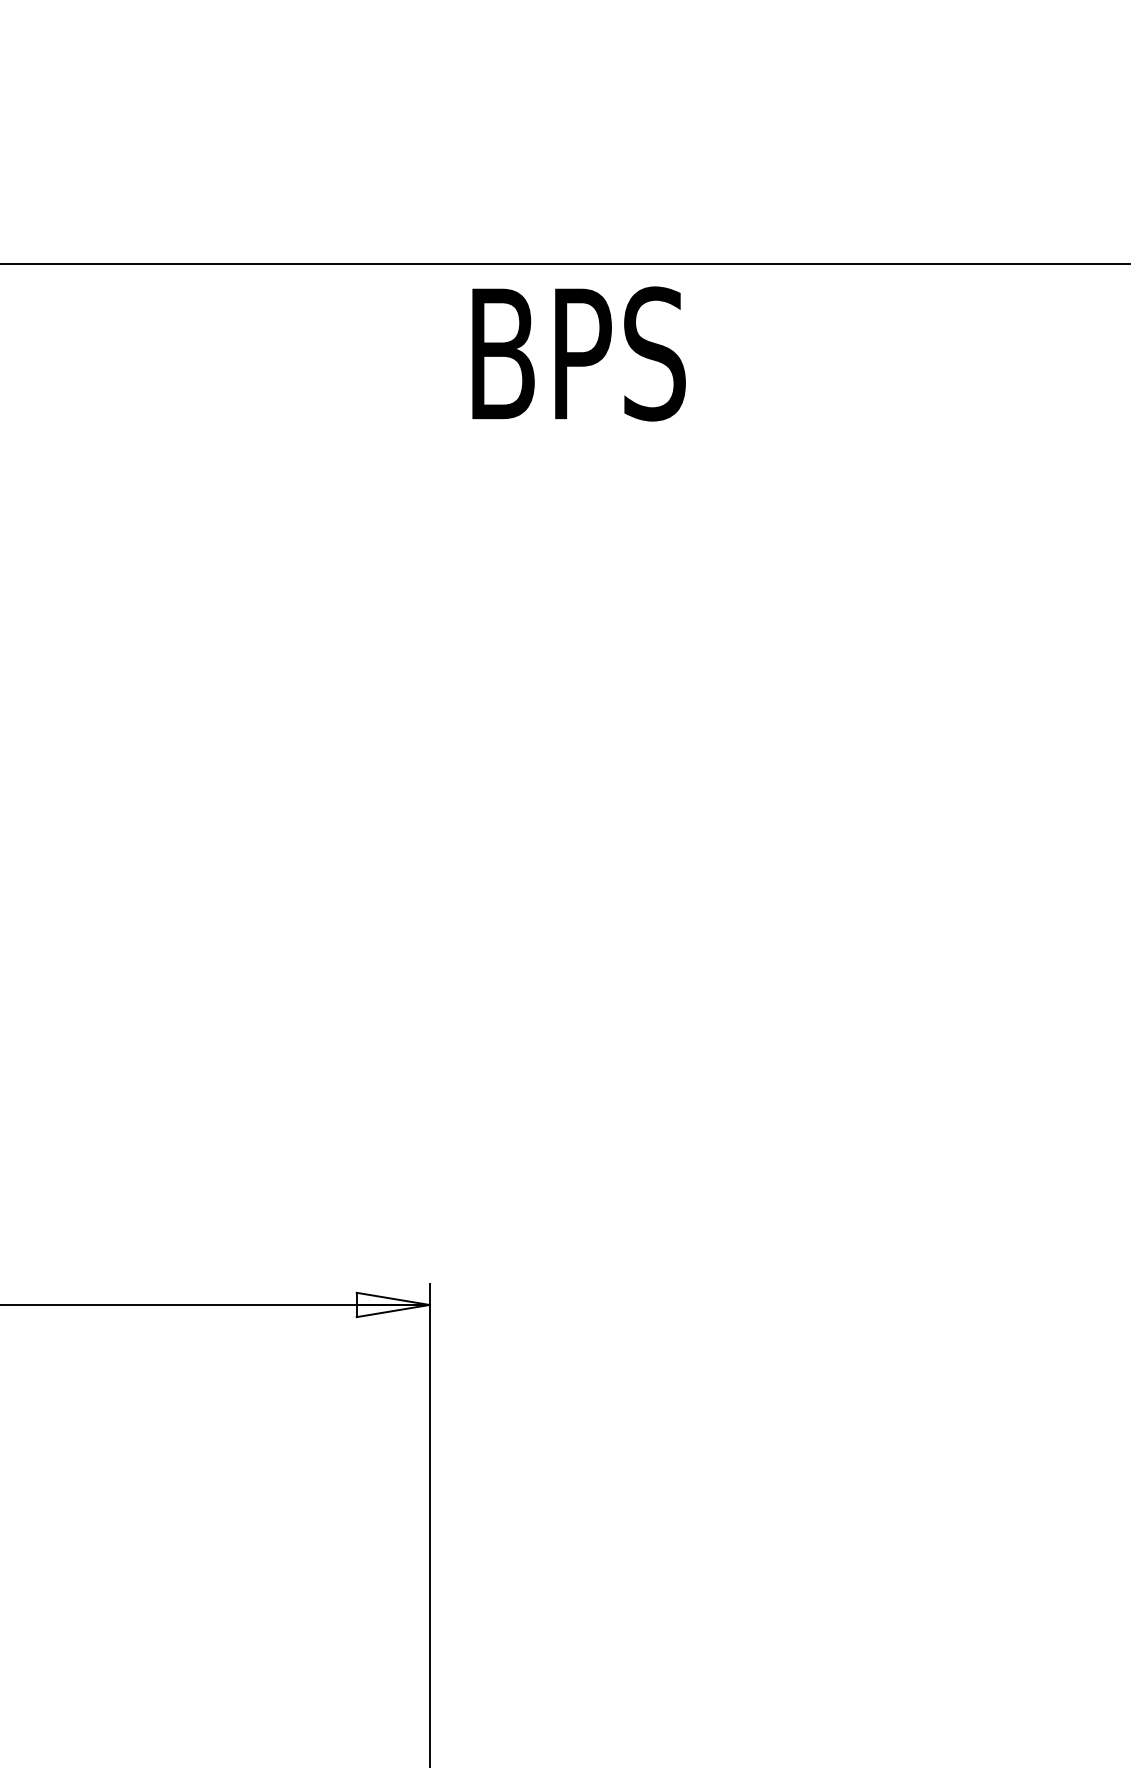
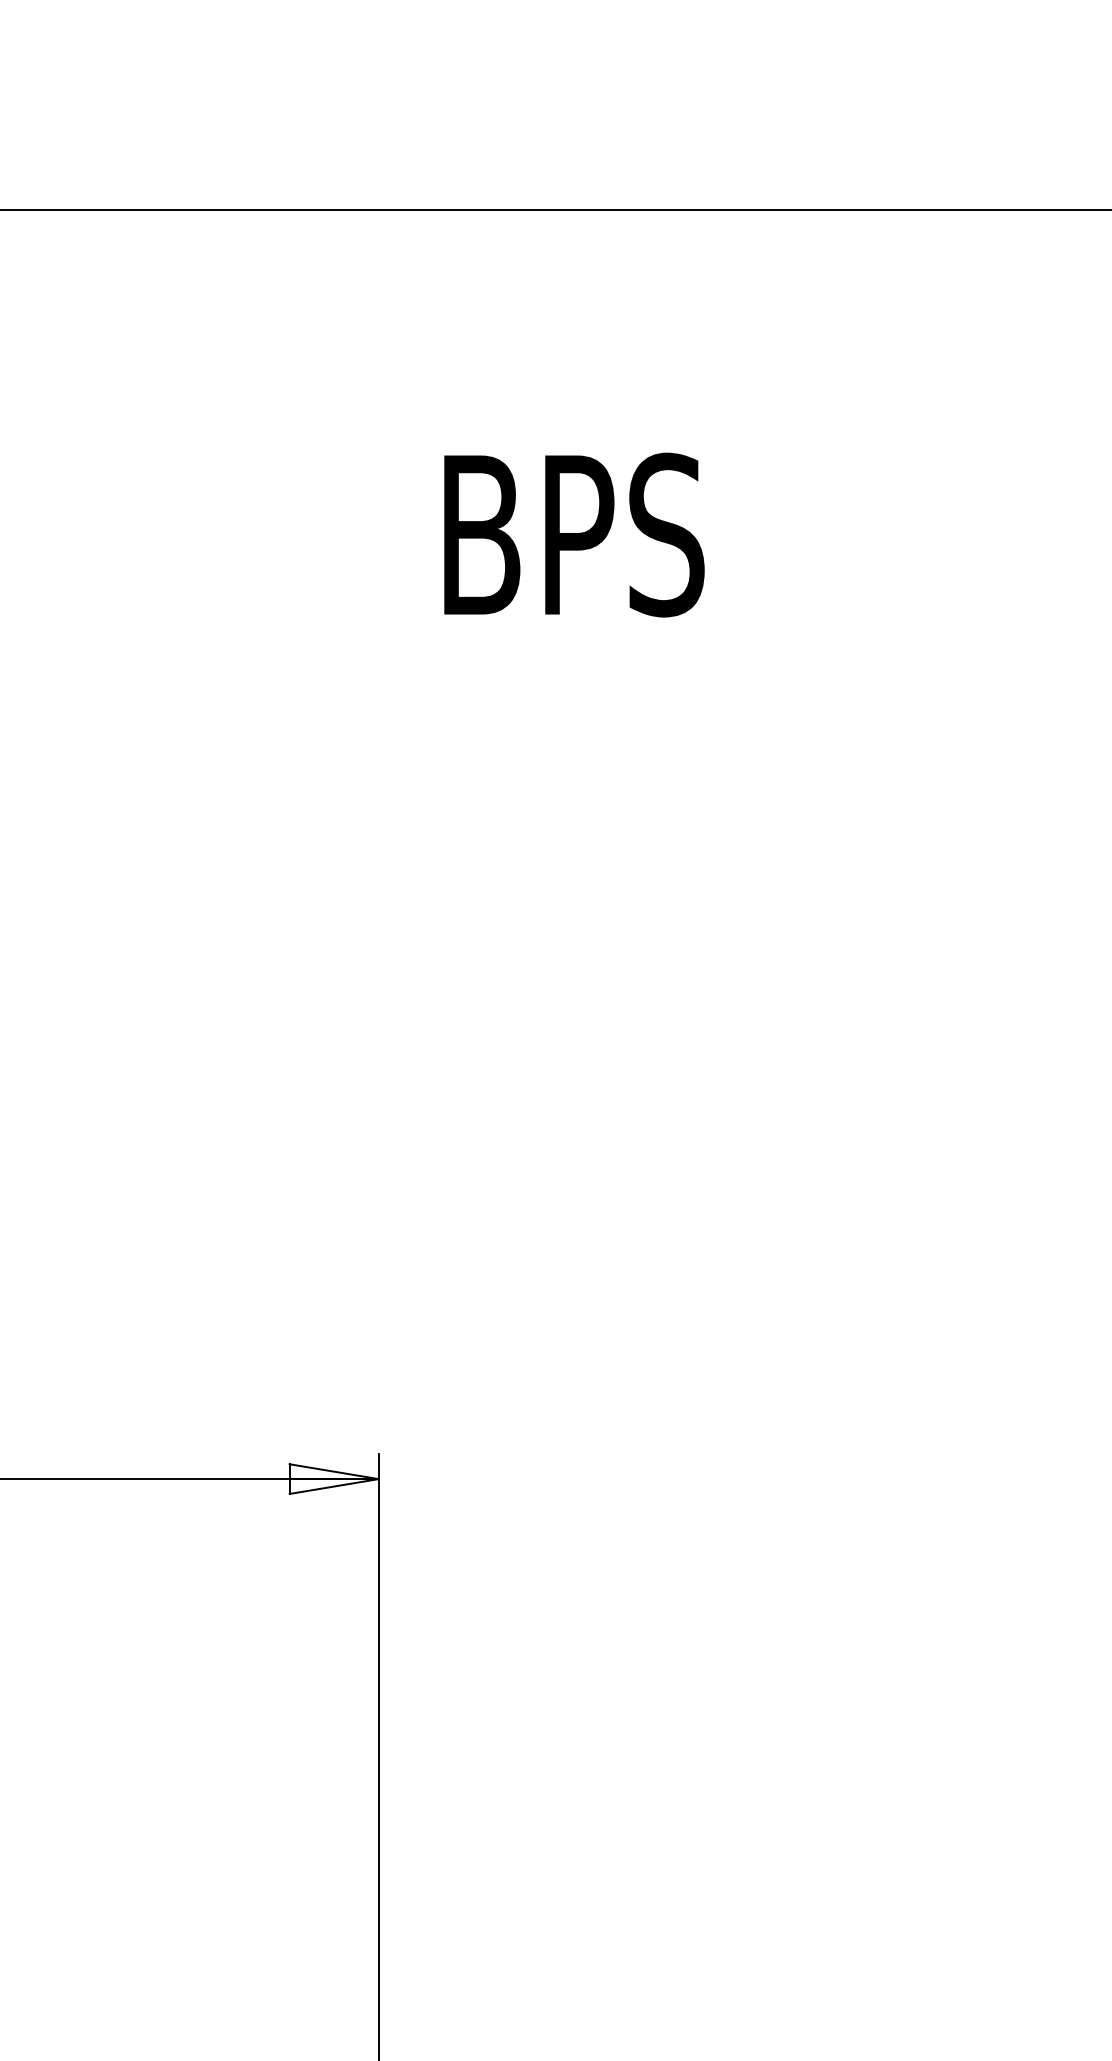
text: (578, 353) -> (573, 534), moved

